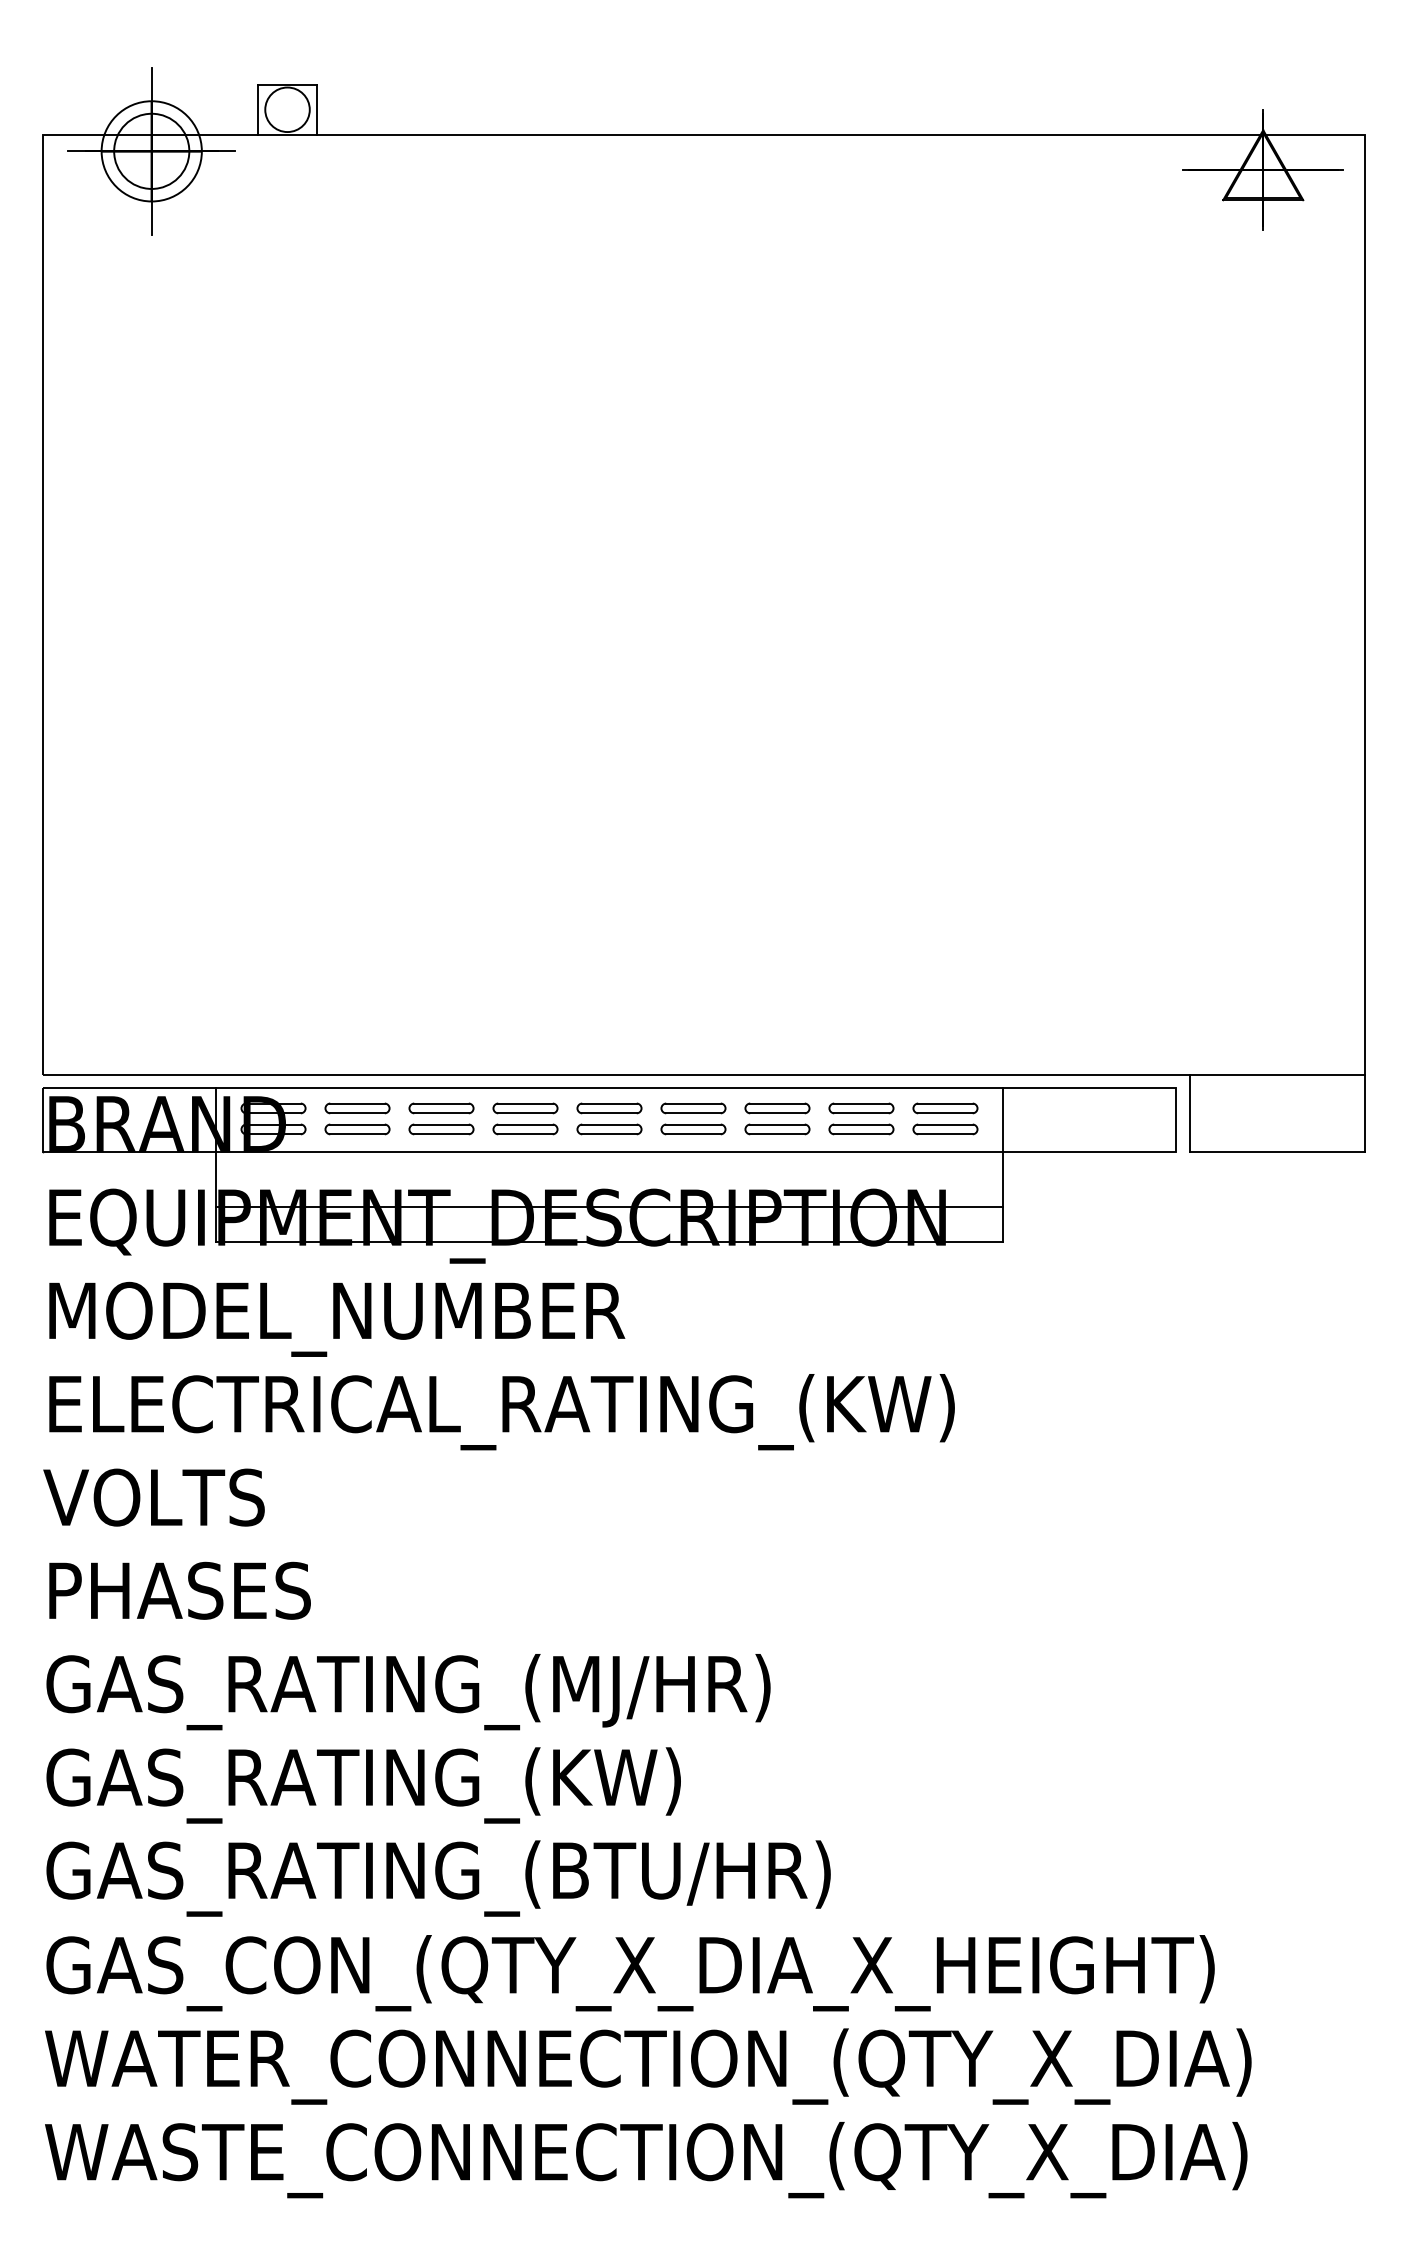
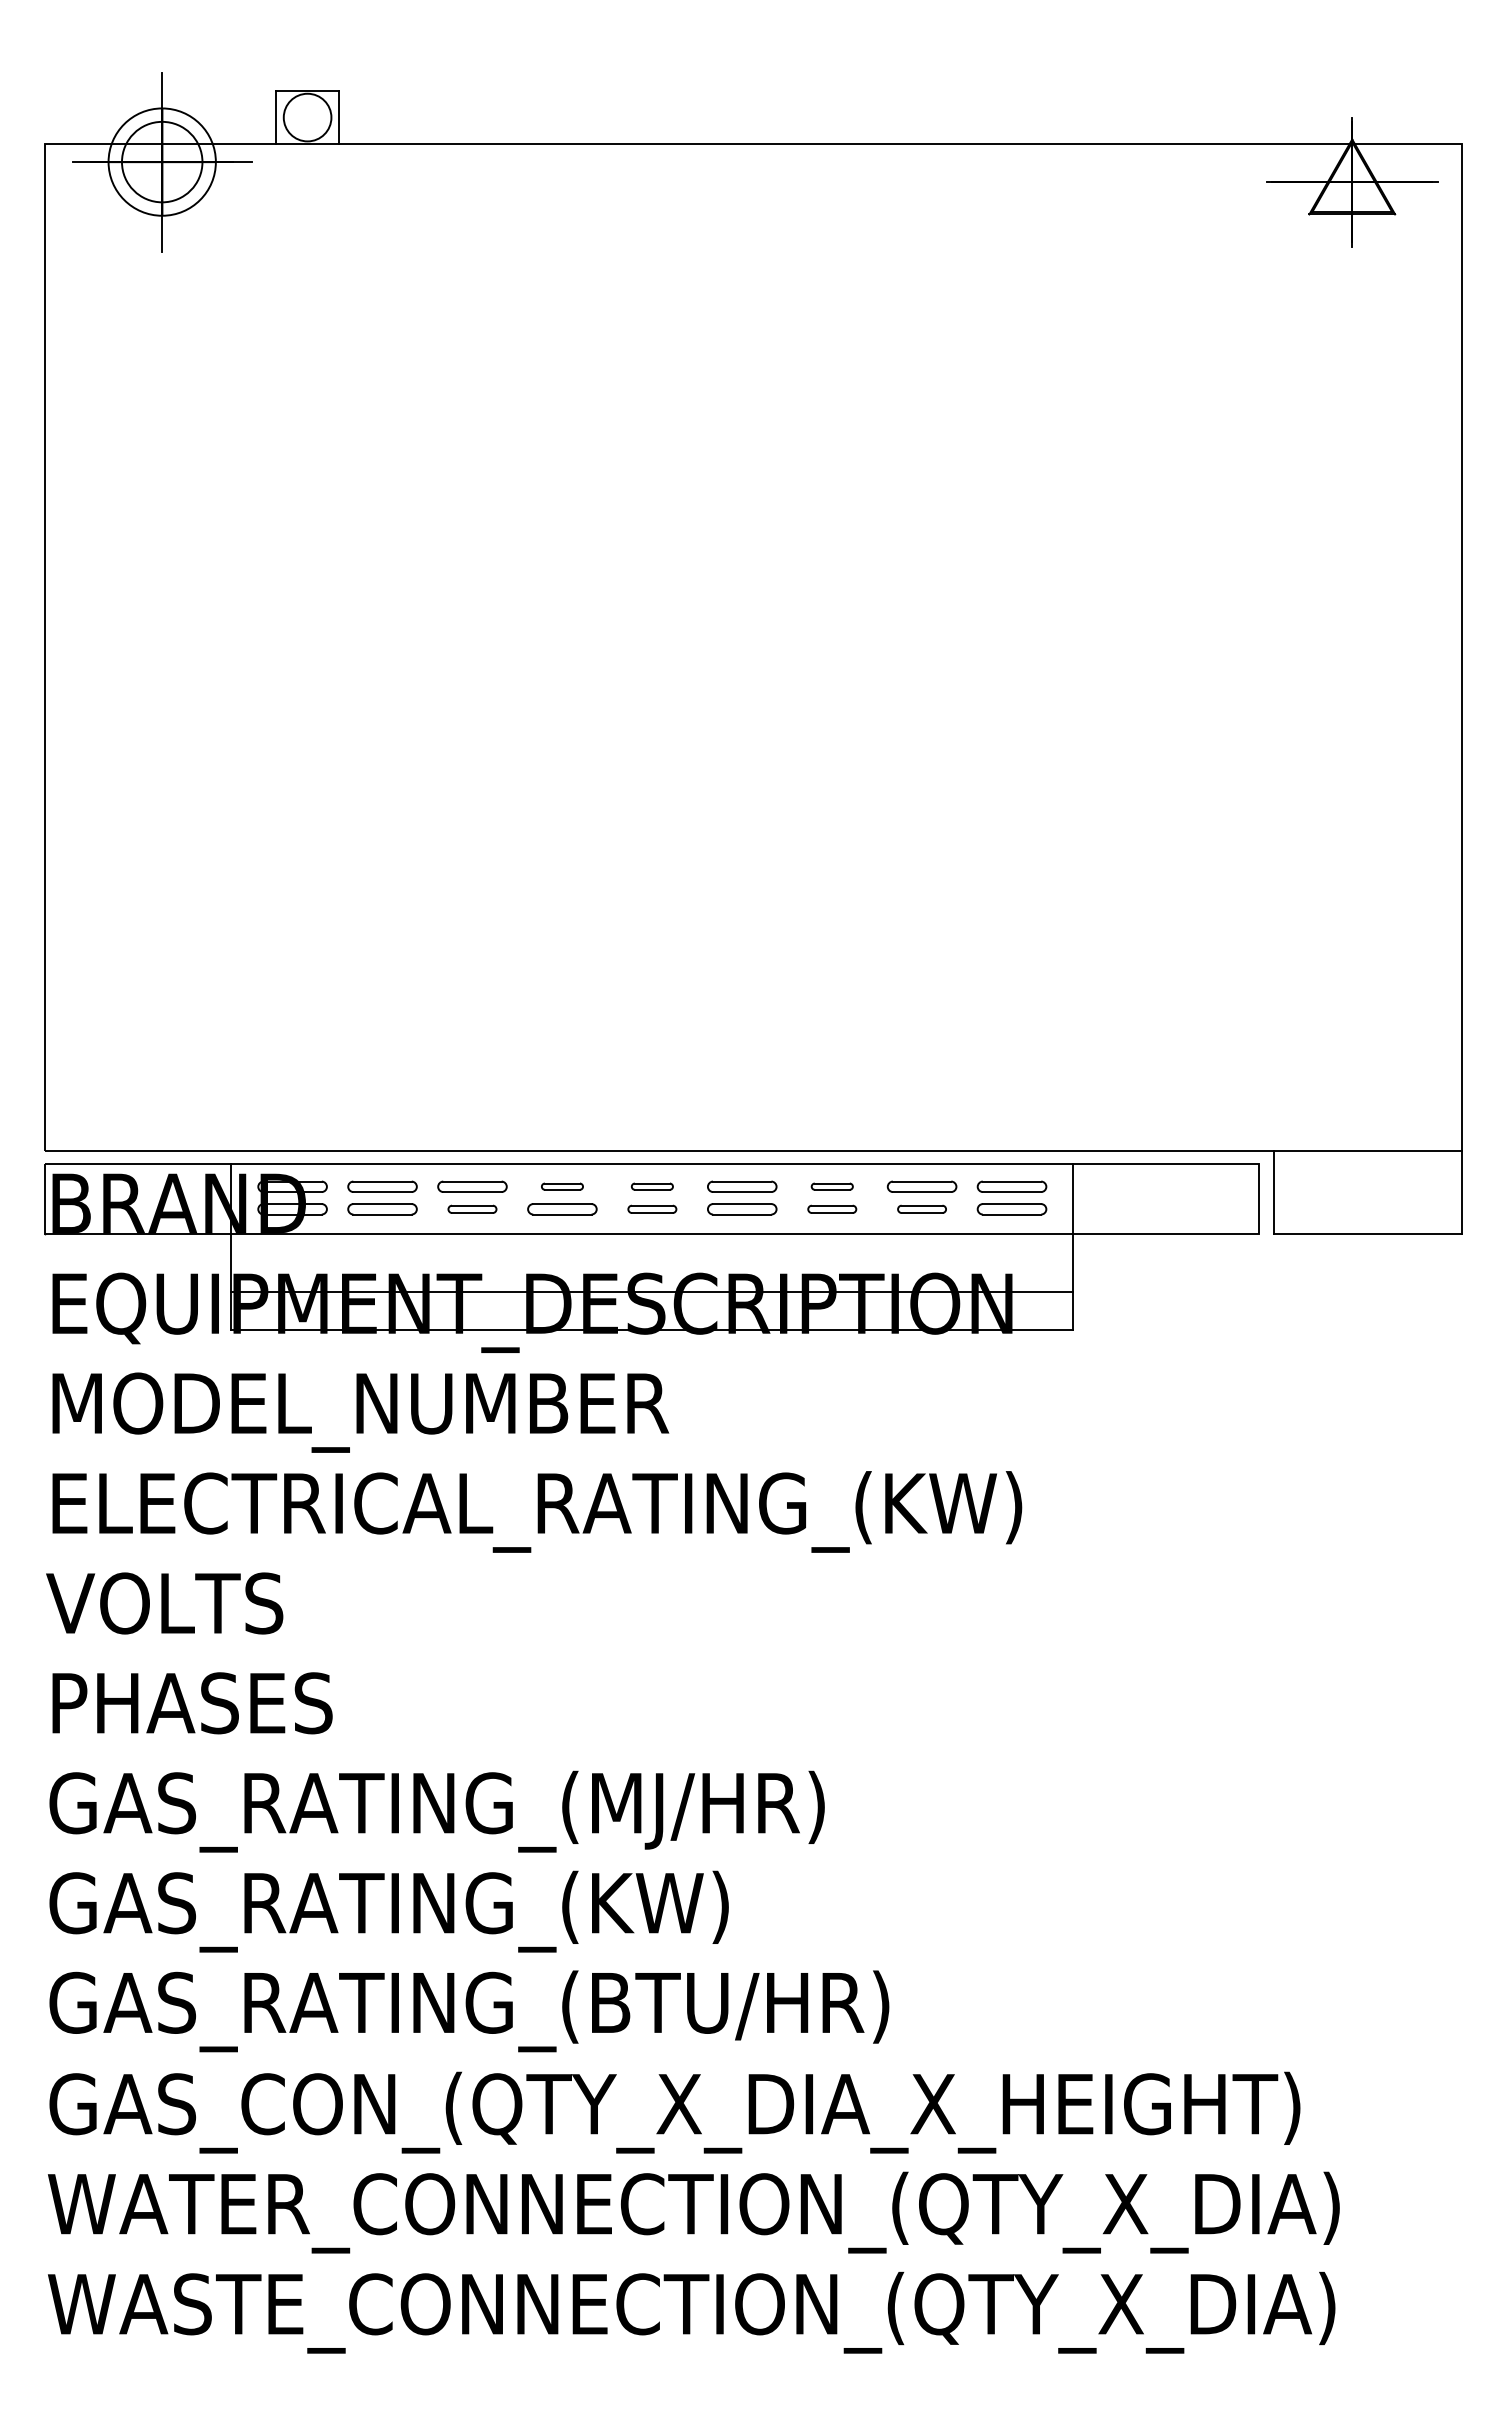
part: (525, 1108) -> (562, 1186), size x0.6
part: (609, 1108) -> (652, 1186), size x0.6
part: (777, 1108) -> (832, 1186), size x0.6
part: (441, 1129) -> (472, 1209), size x0.7
part: (609, 1129) -> (652, 1209), size x0.7
part: (777, 1129) -> (832, 1209), size x0.7
part: (860, 1129) -> (921, 1209), size x0.7

